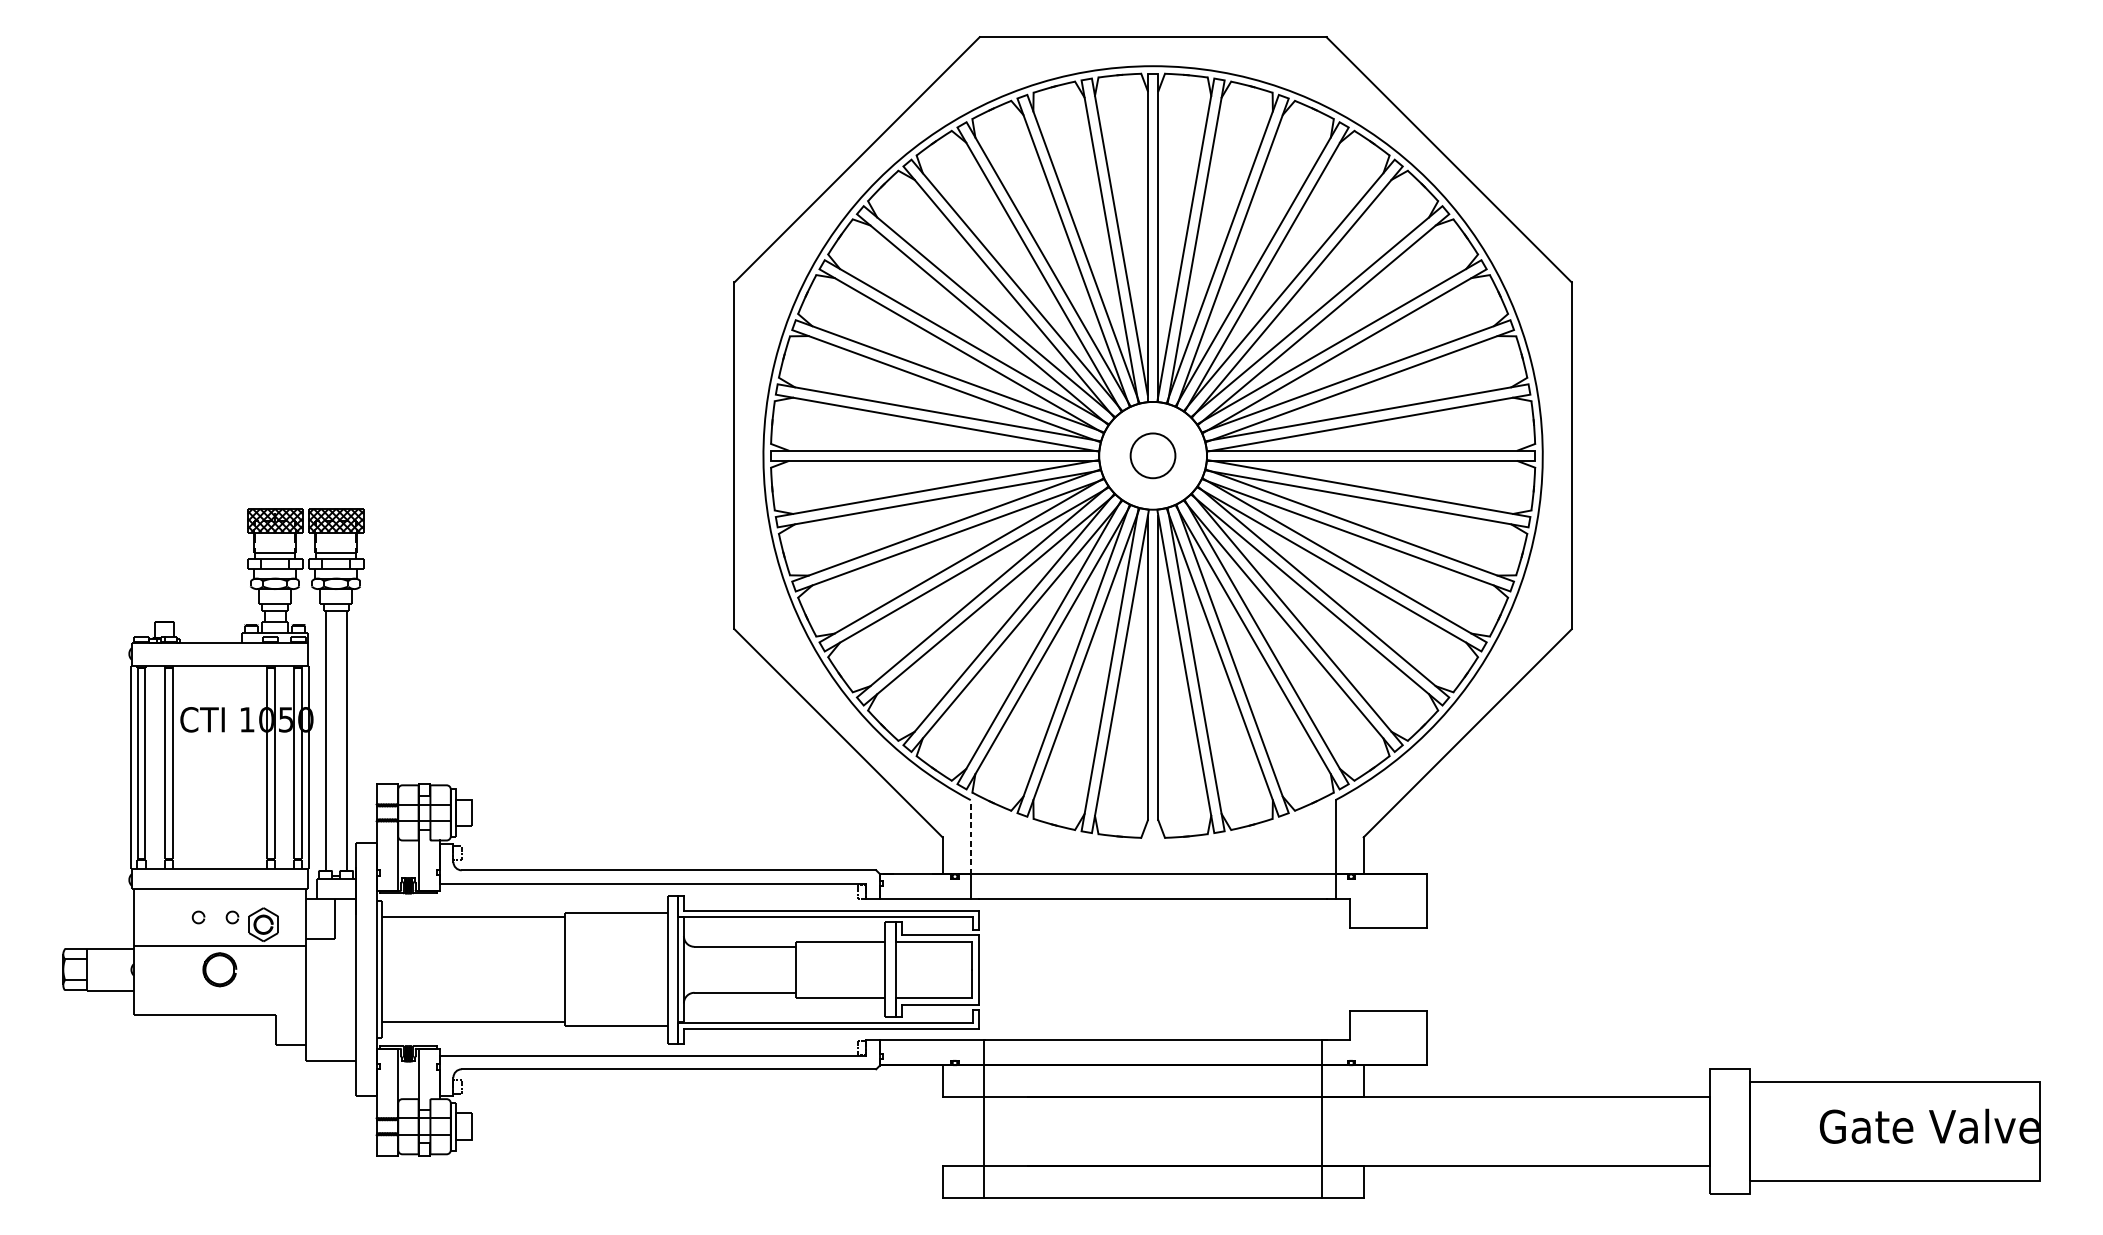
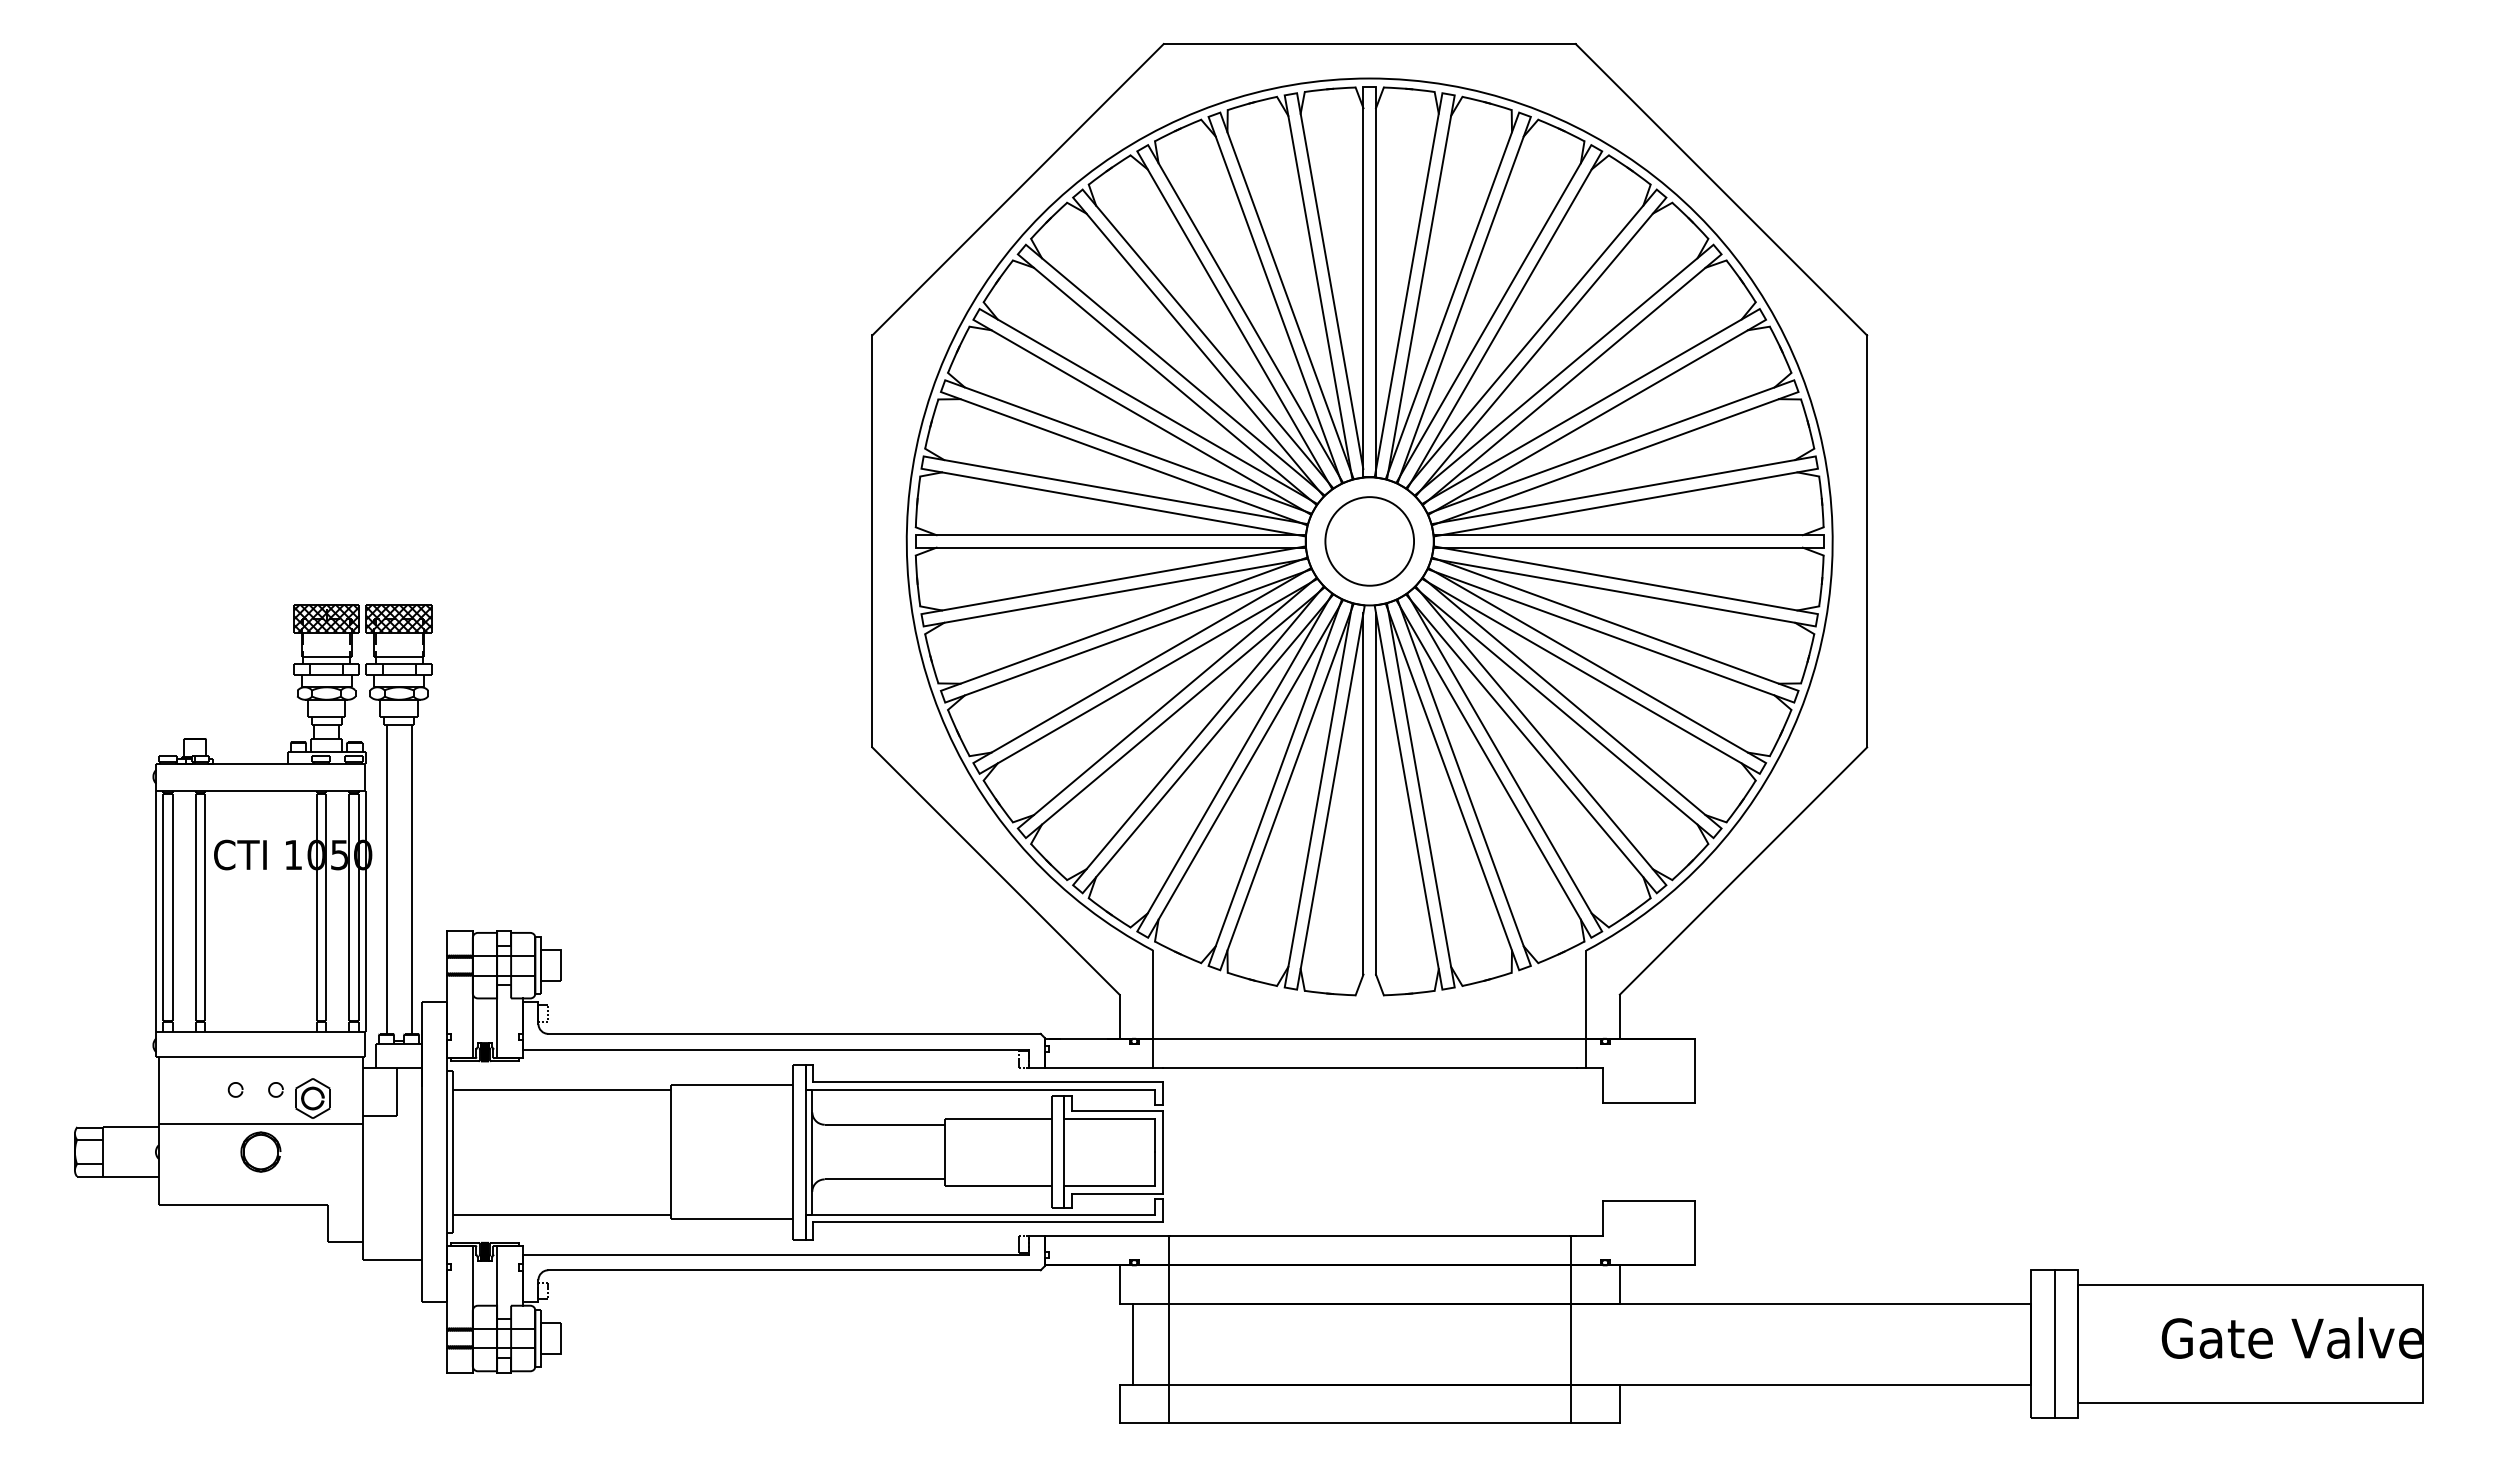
circle: (1152, 455) -> (1369, 541), size x1.67
line: (971, 837) -> (1153, 994), dashed -> solid
line: (953, 1130) -> (1132, 1343), added
line: (1729, 1131) -> (2054, 1344), added

